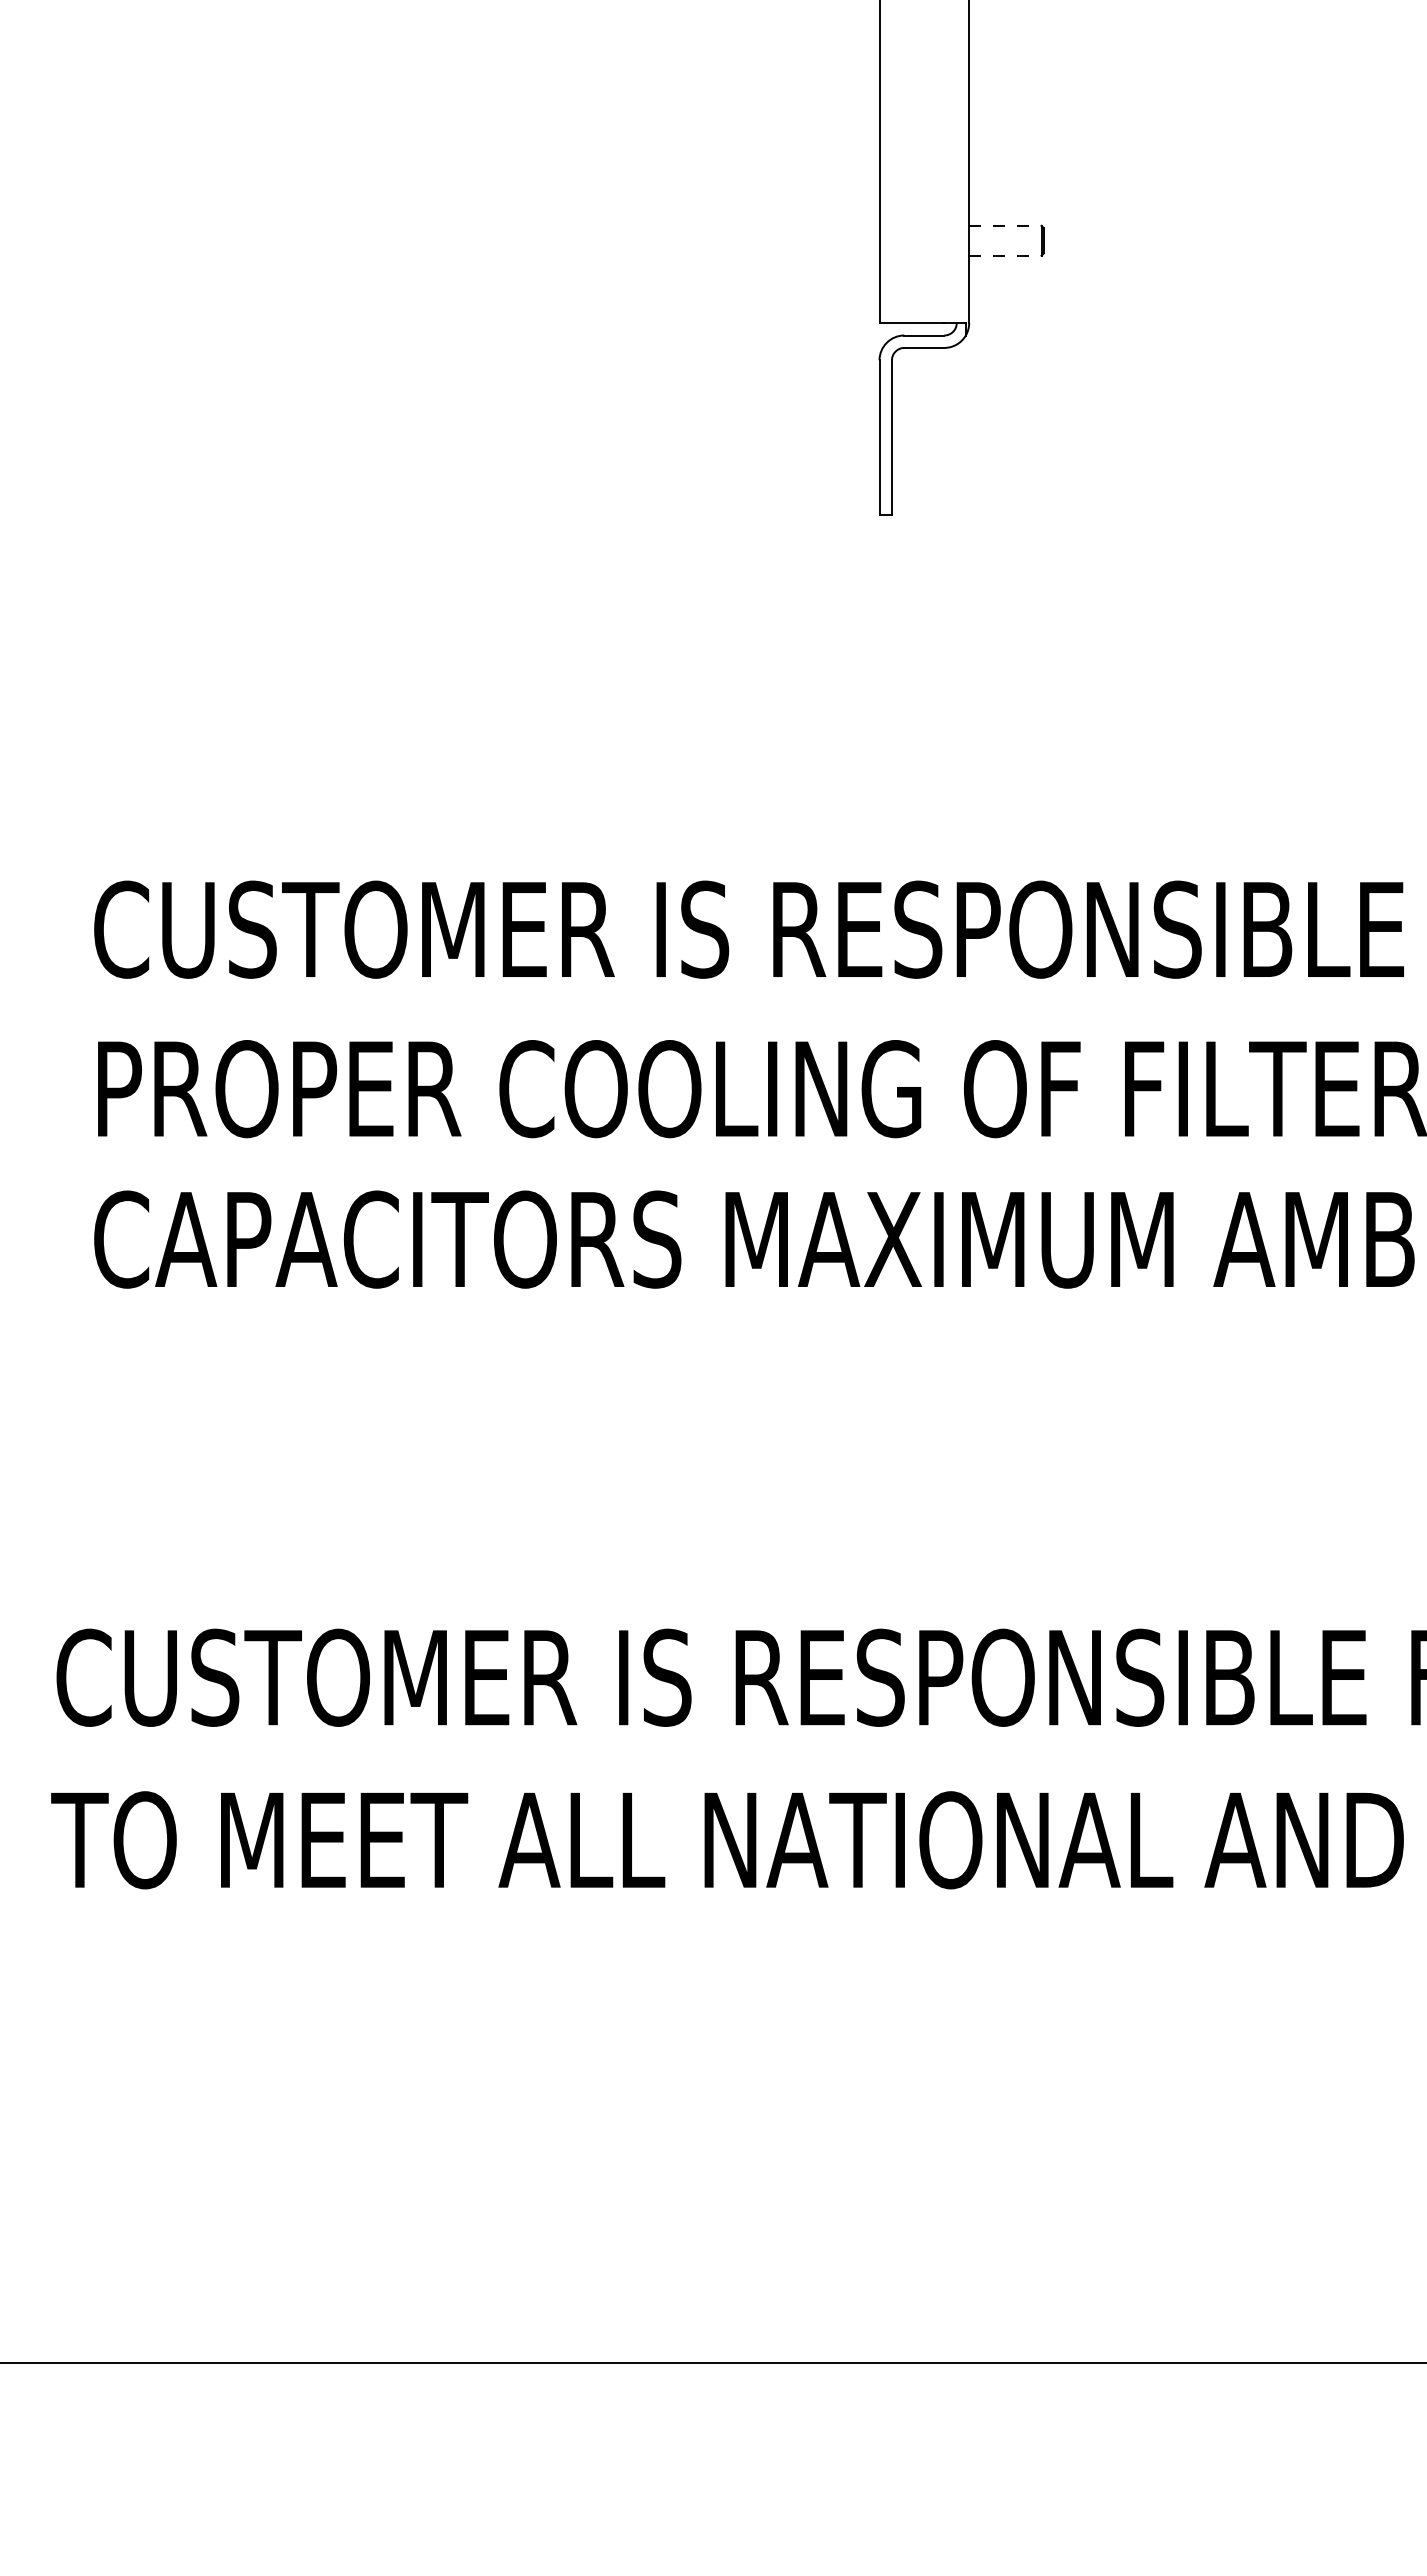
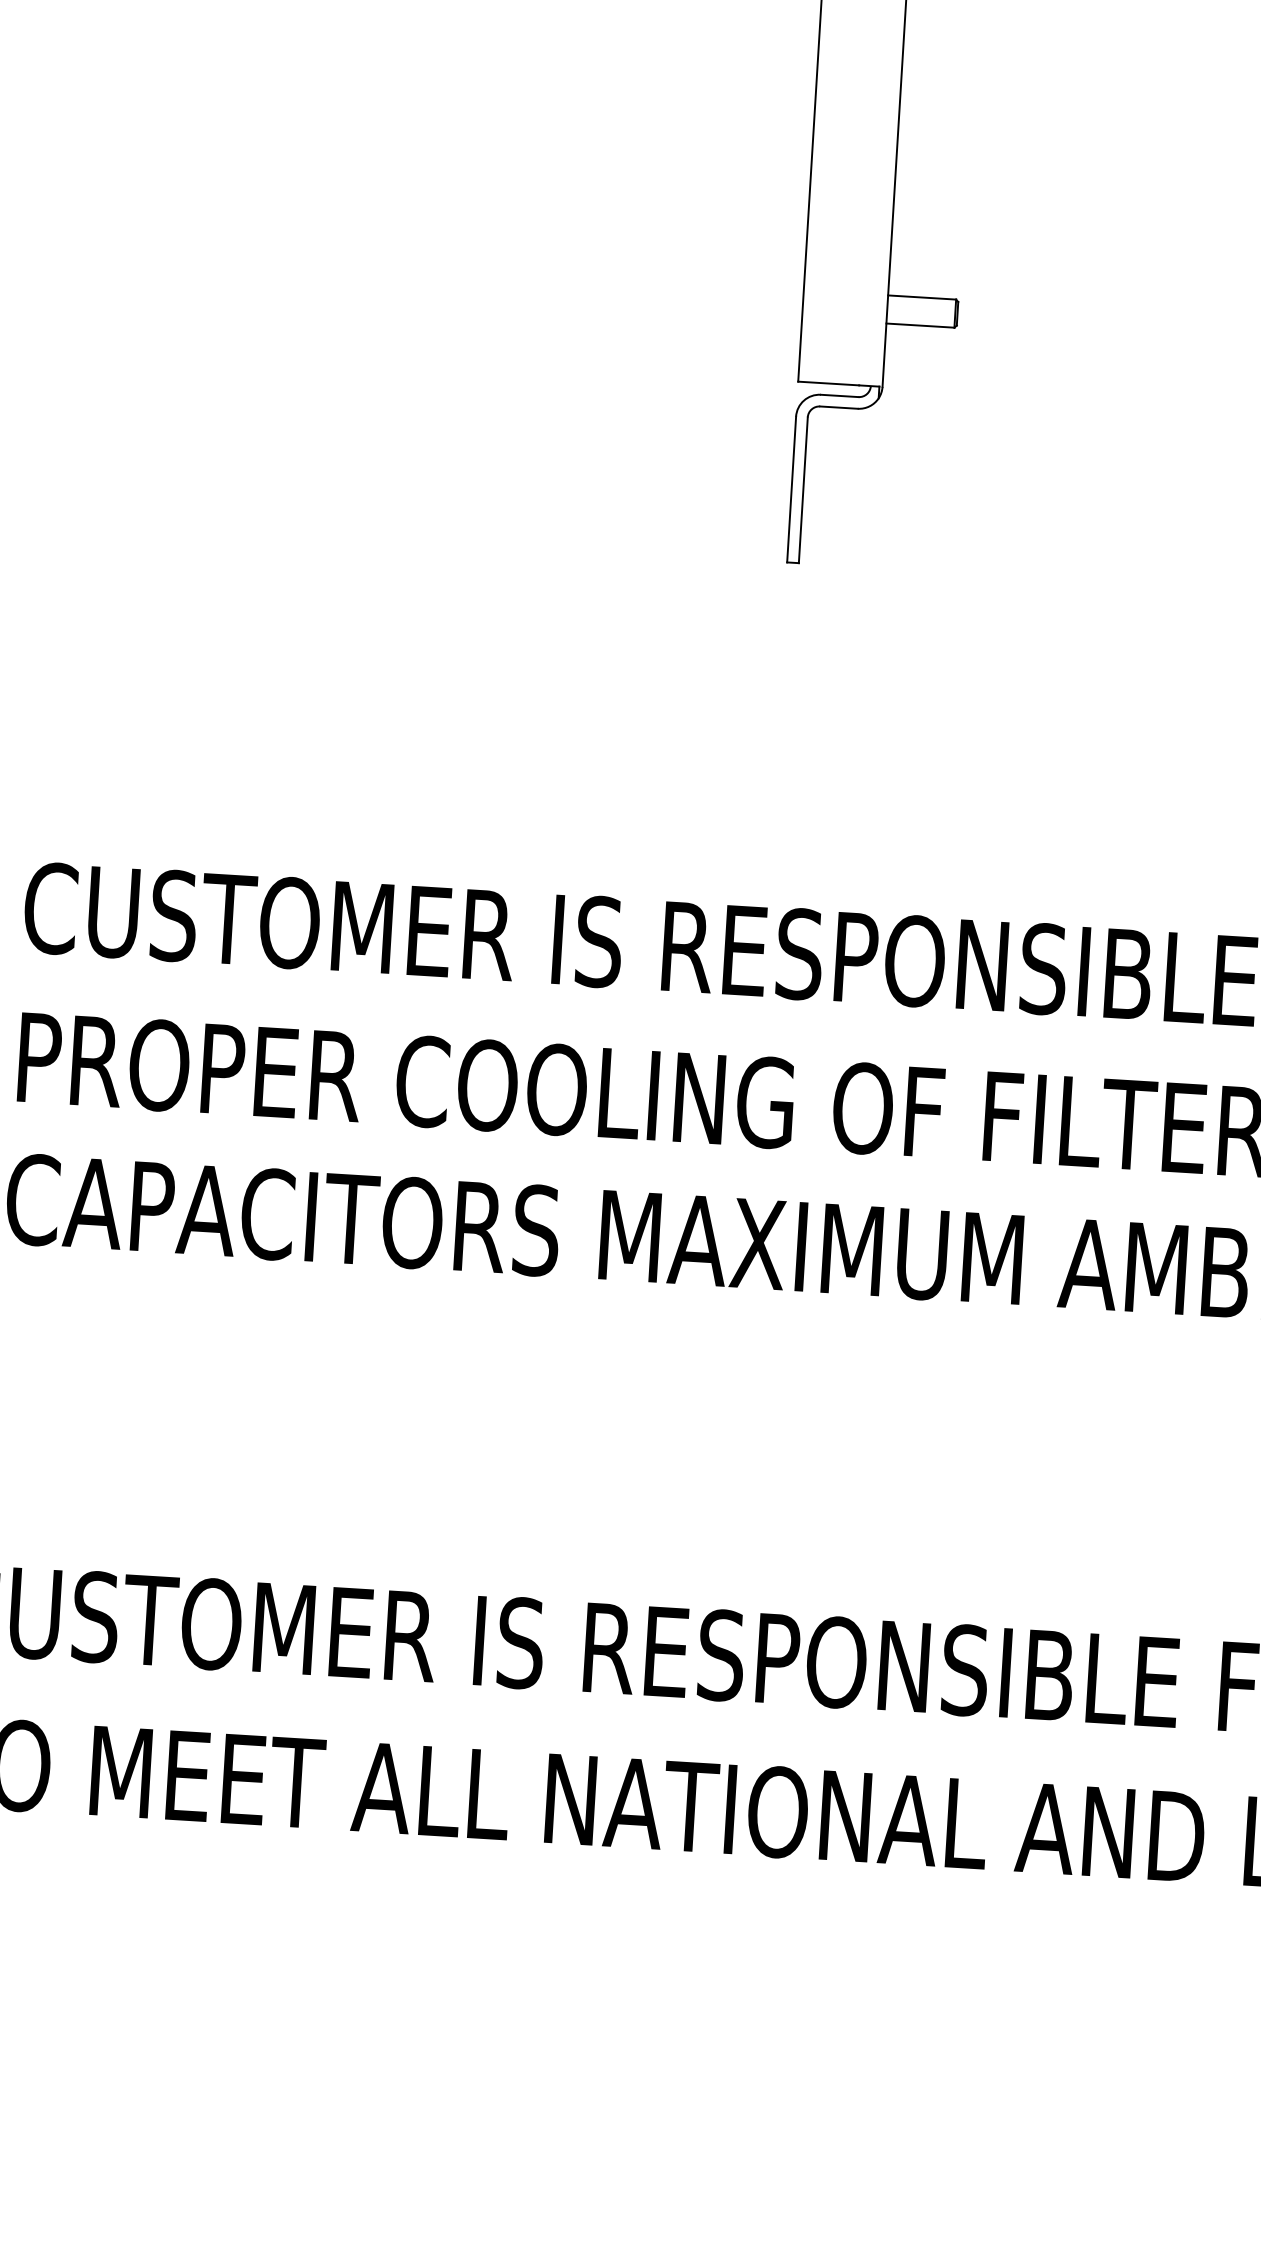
line: (1005, 225) -> (922, 297), dashed -> solid
line: (1005, 255) -> (920, 325), dashed -> solid

